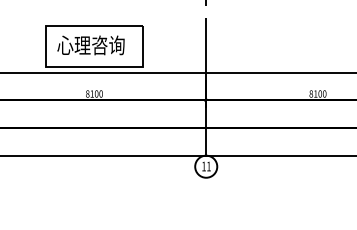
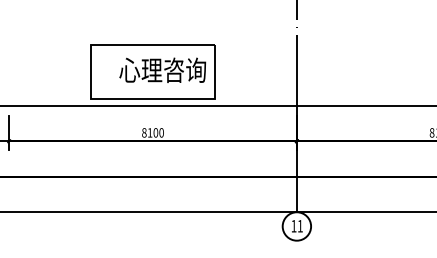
text: (90, 45) -> (162, 70), moved

